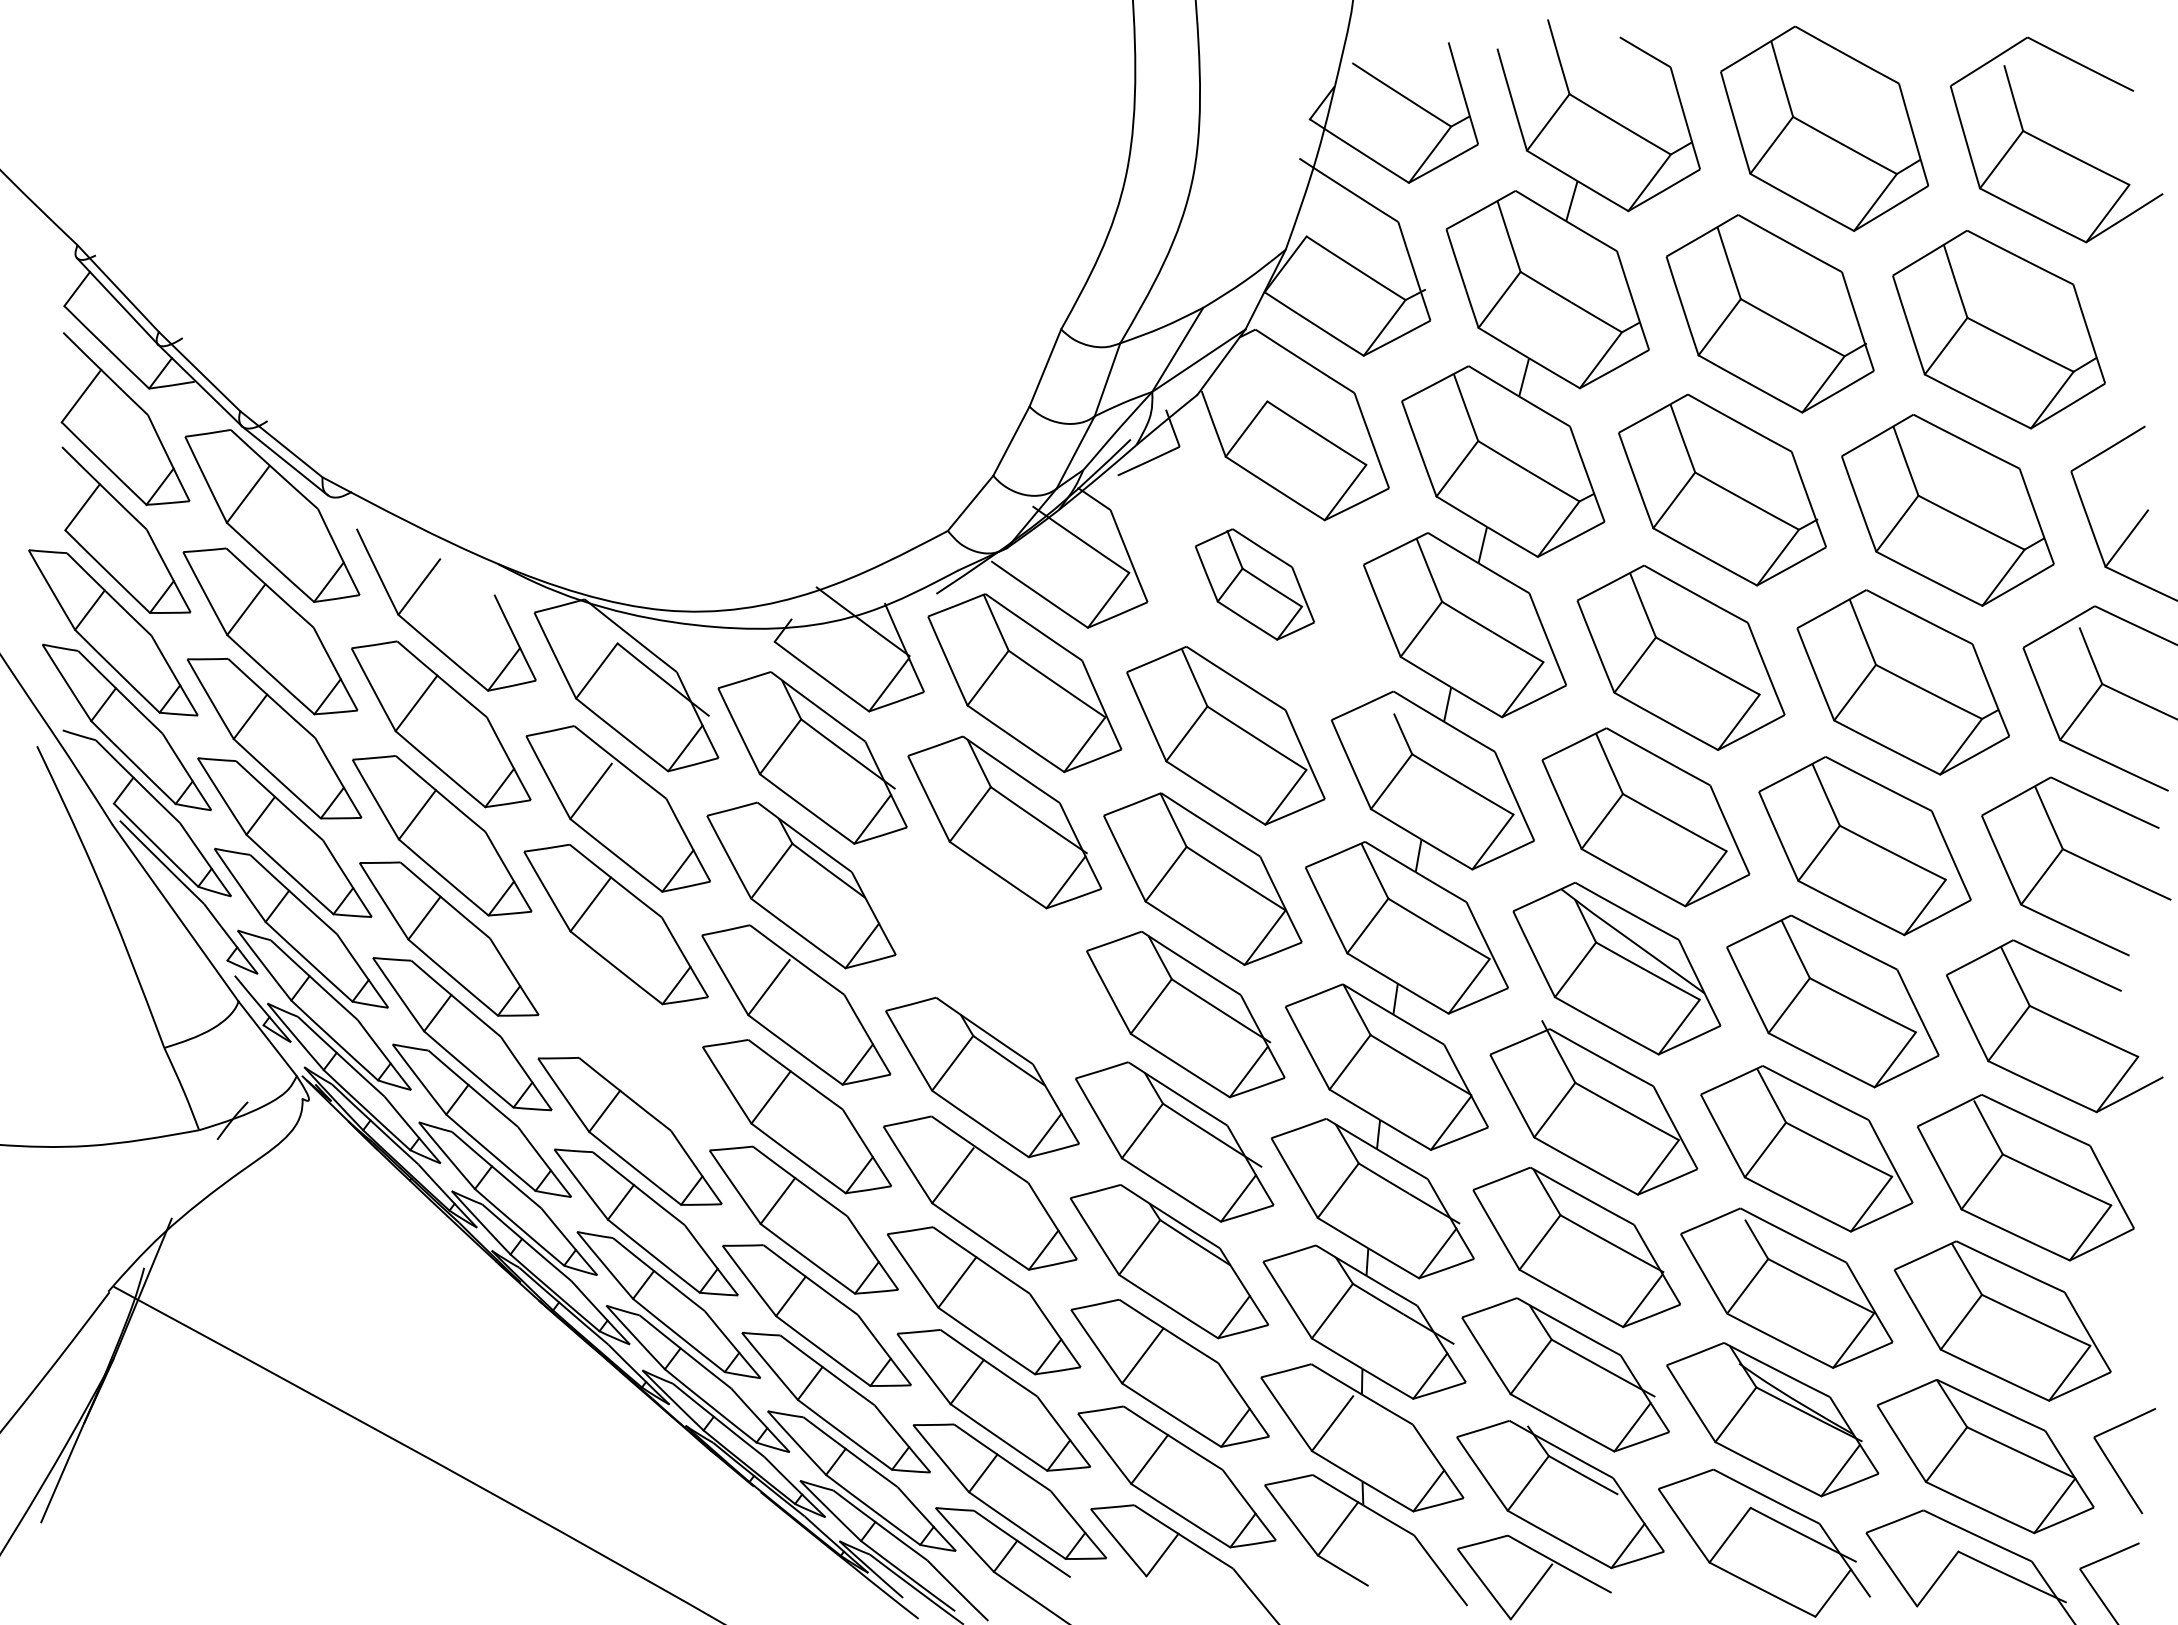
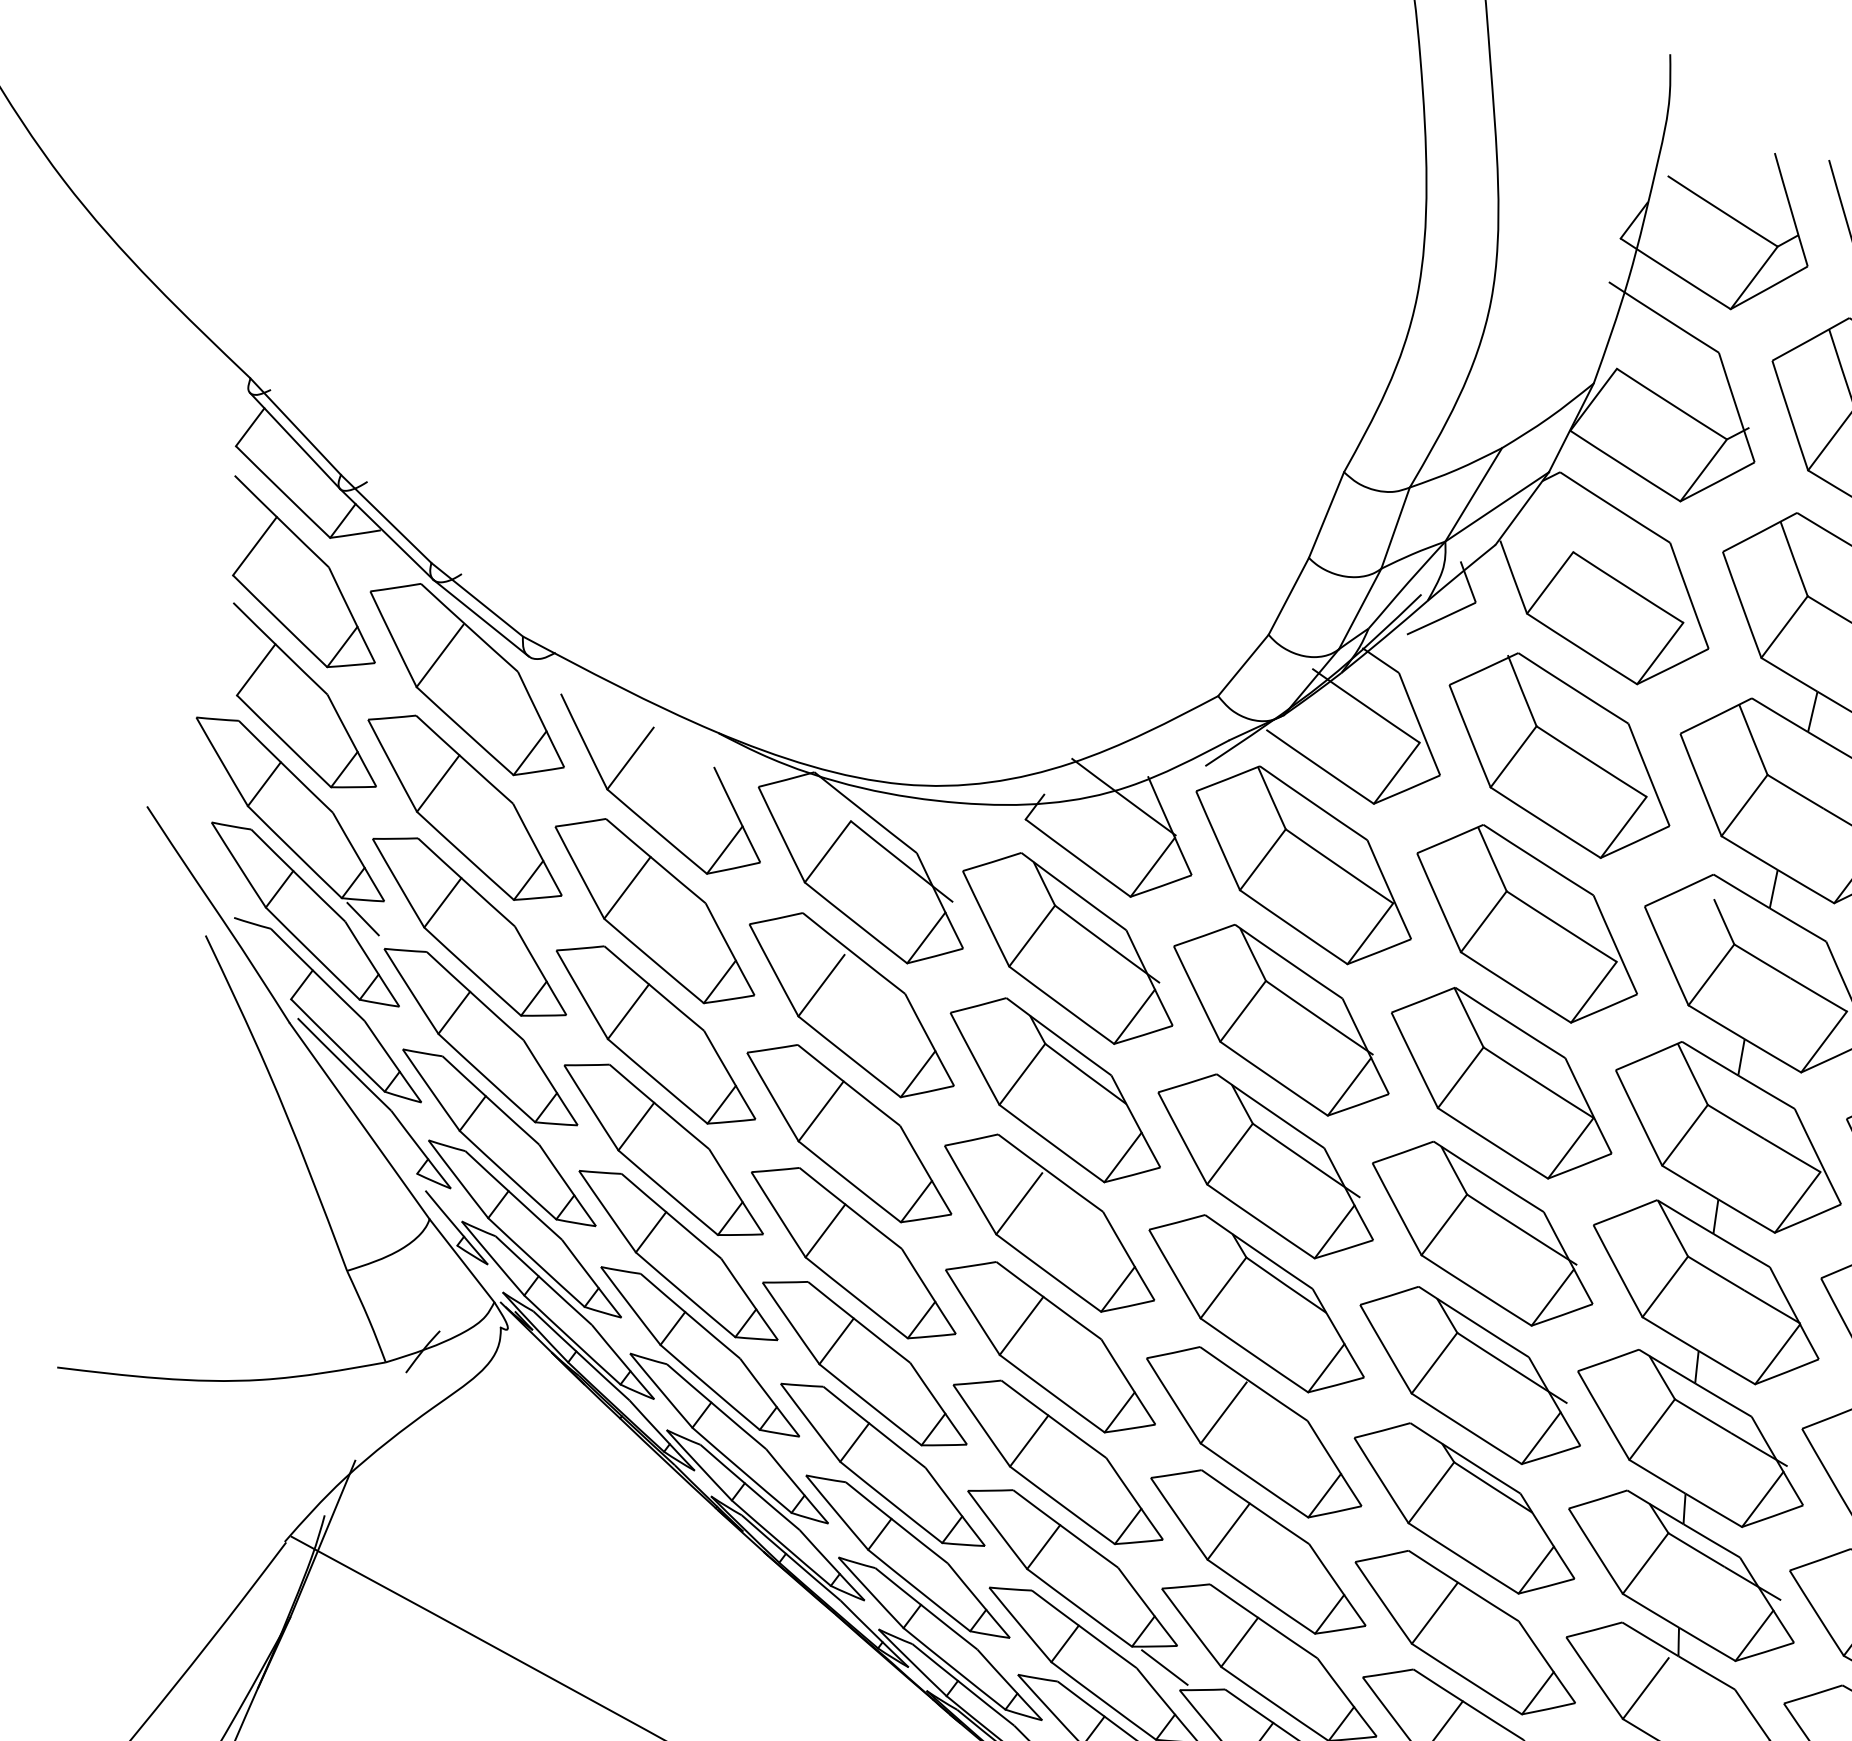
part: (1254, 584) -> (1559, 755), size x1.67
line: (178, 731) -> (362, 919), added
part: (990, 953) -> (1265, 1165), added
part: (619, 1031) -> (853, 1252), added
line: (899, 1404) -> (1164, 1667), added

